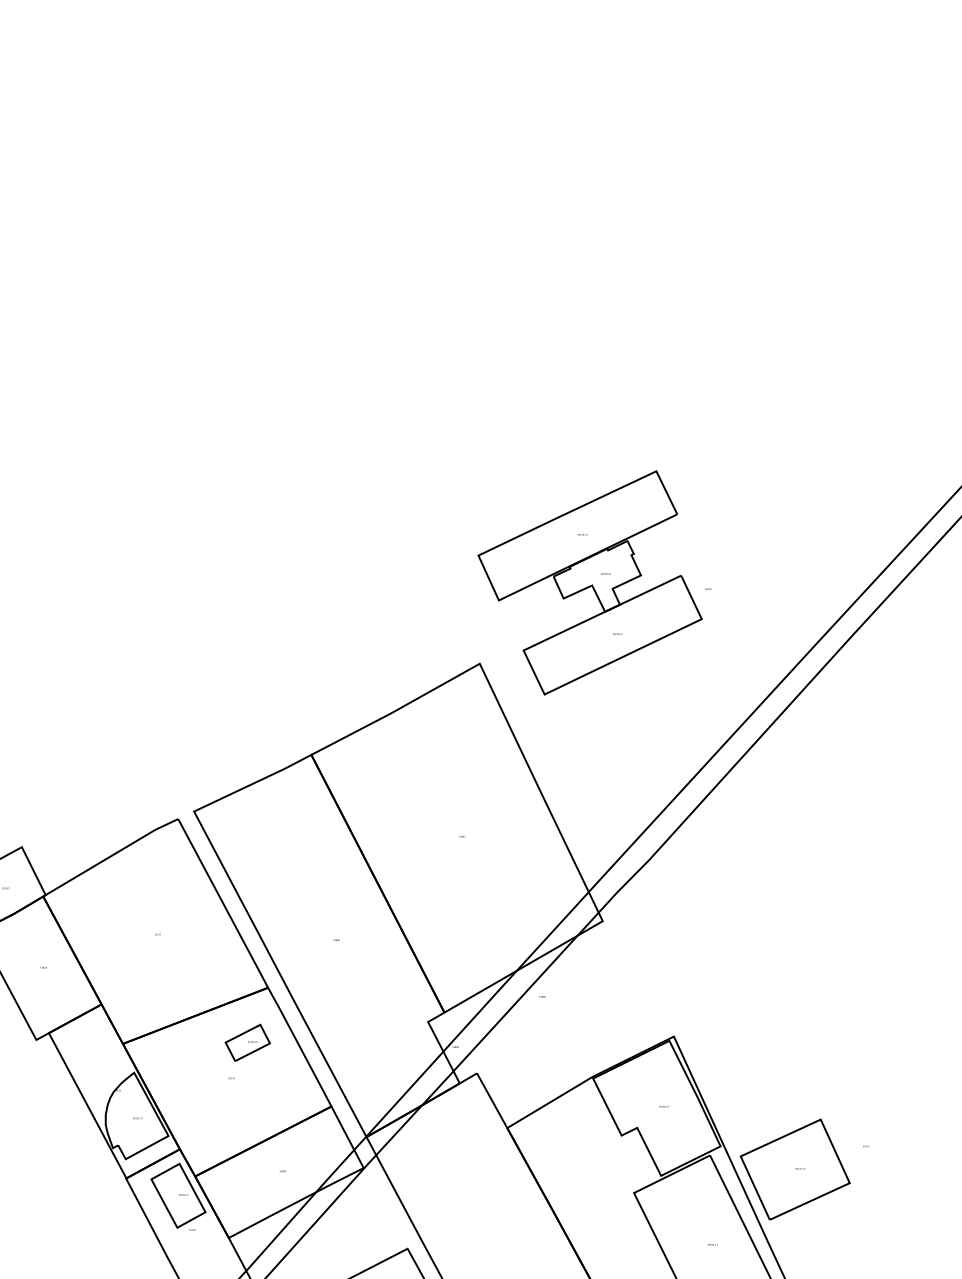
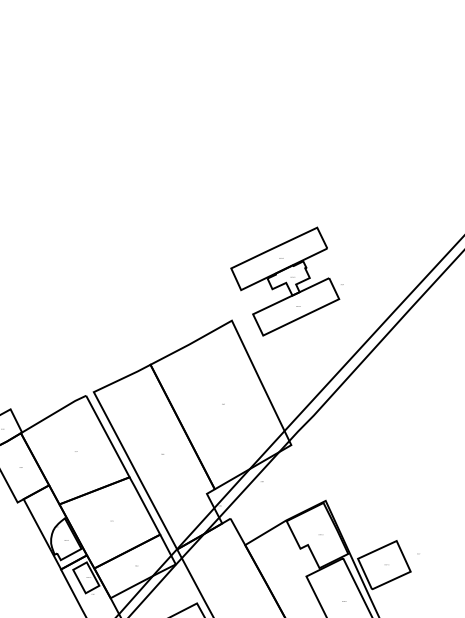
part: (247, 1041) -> (119, 503), removed

